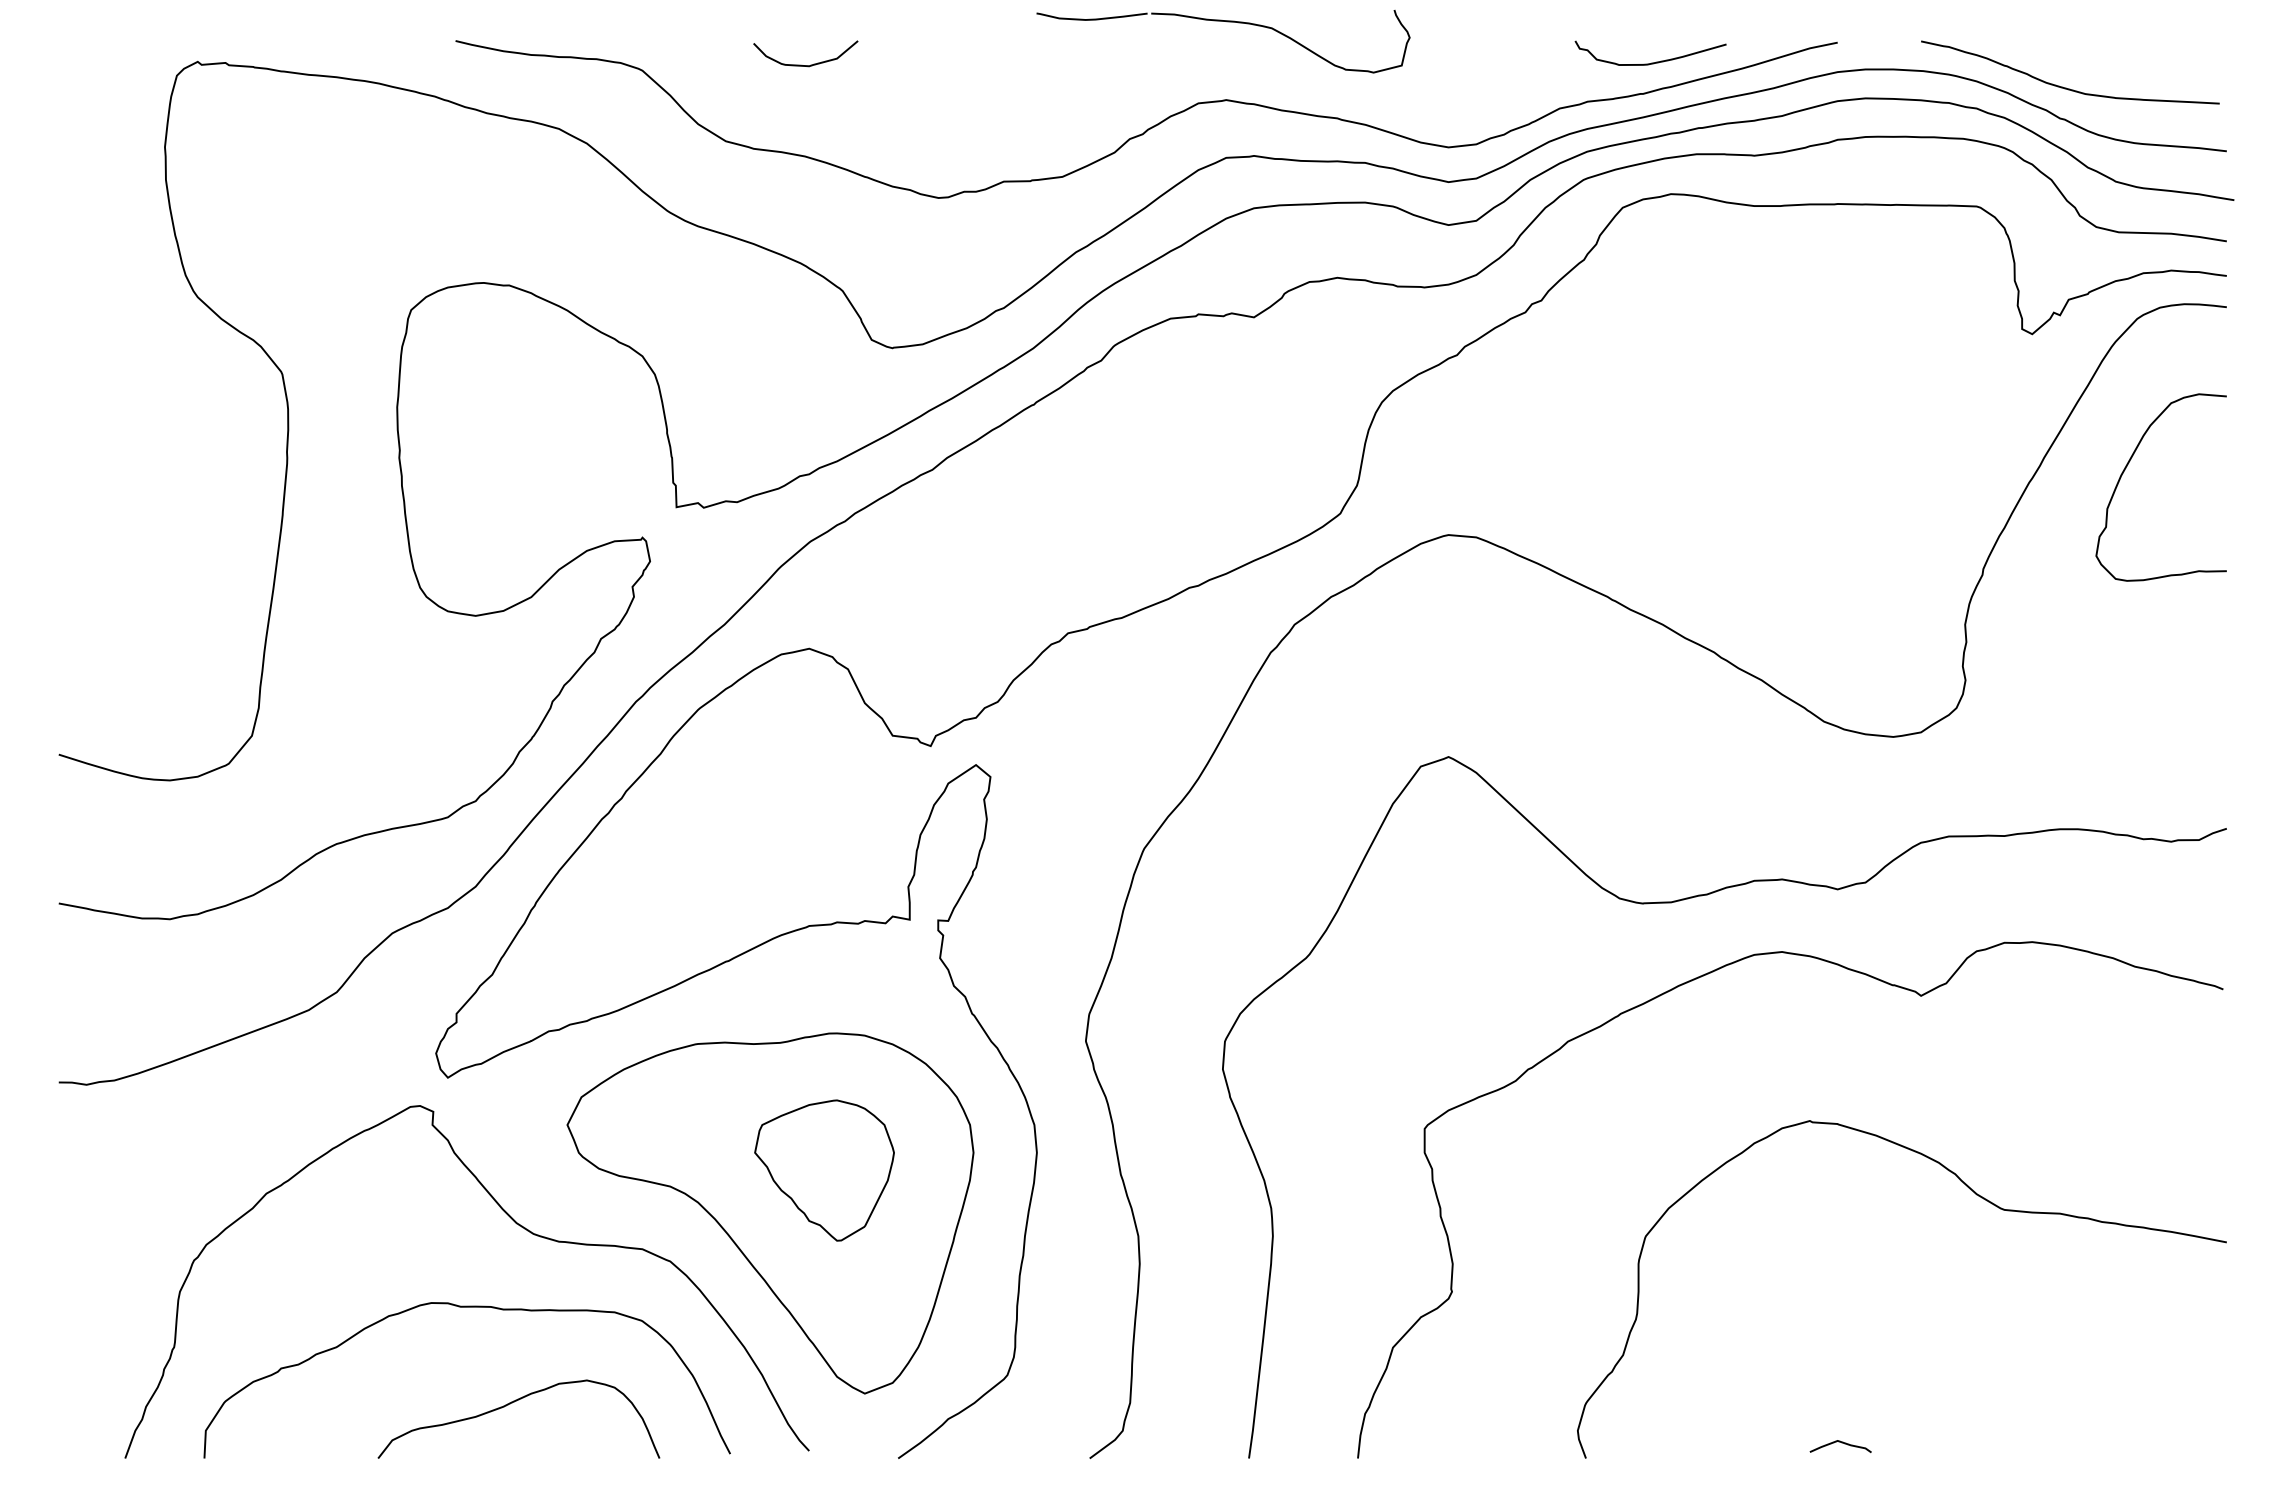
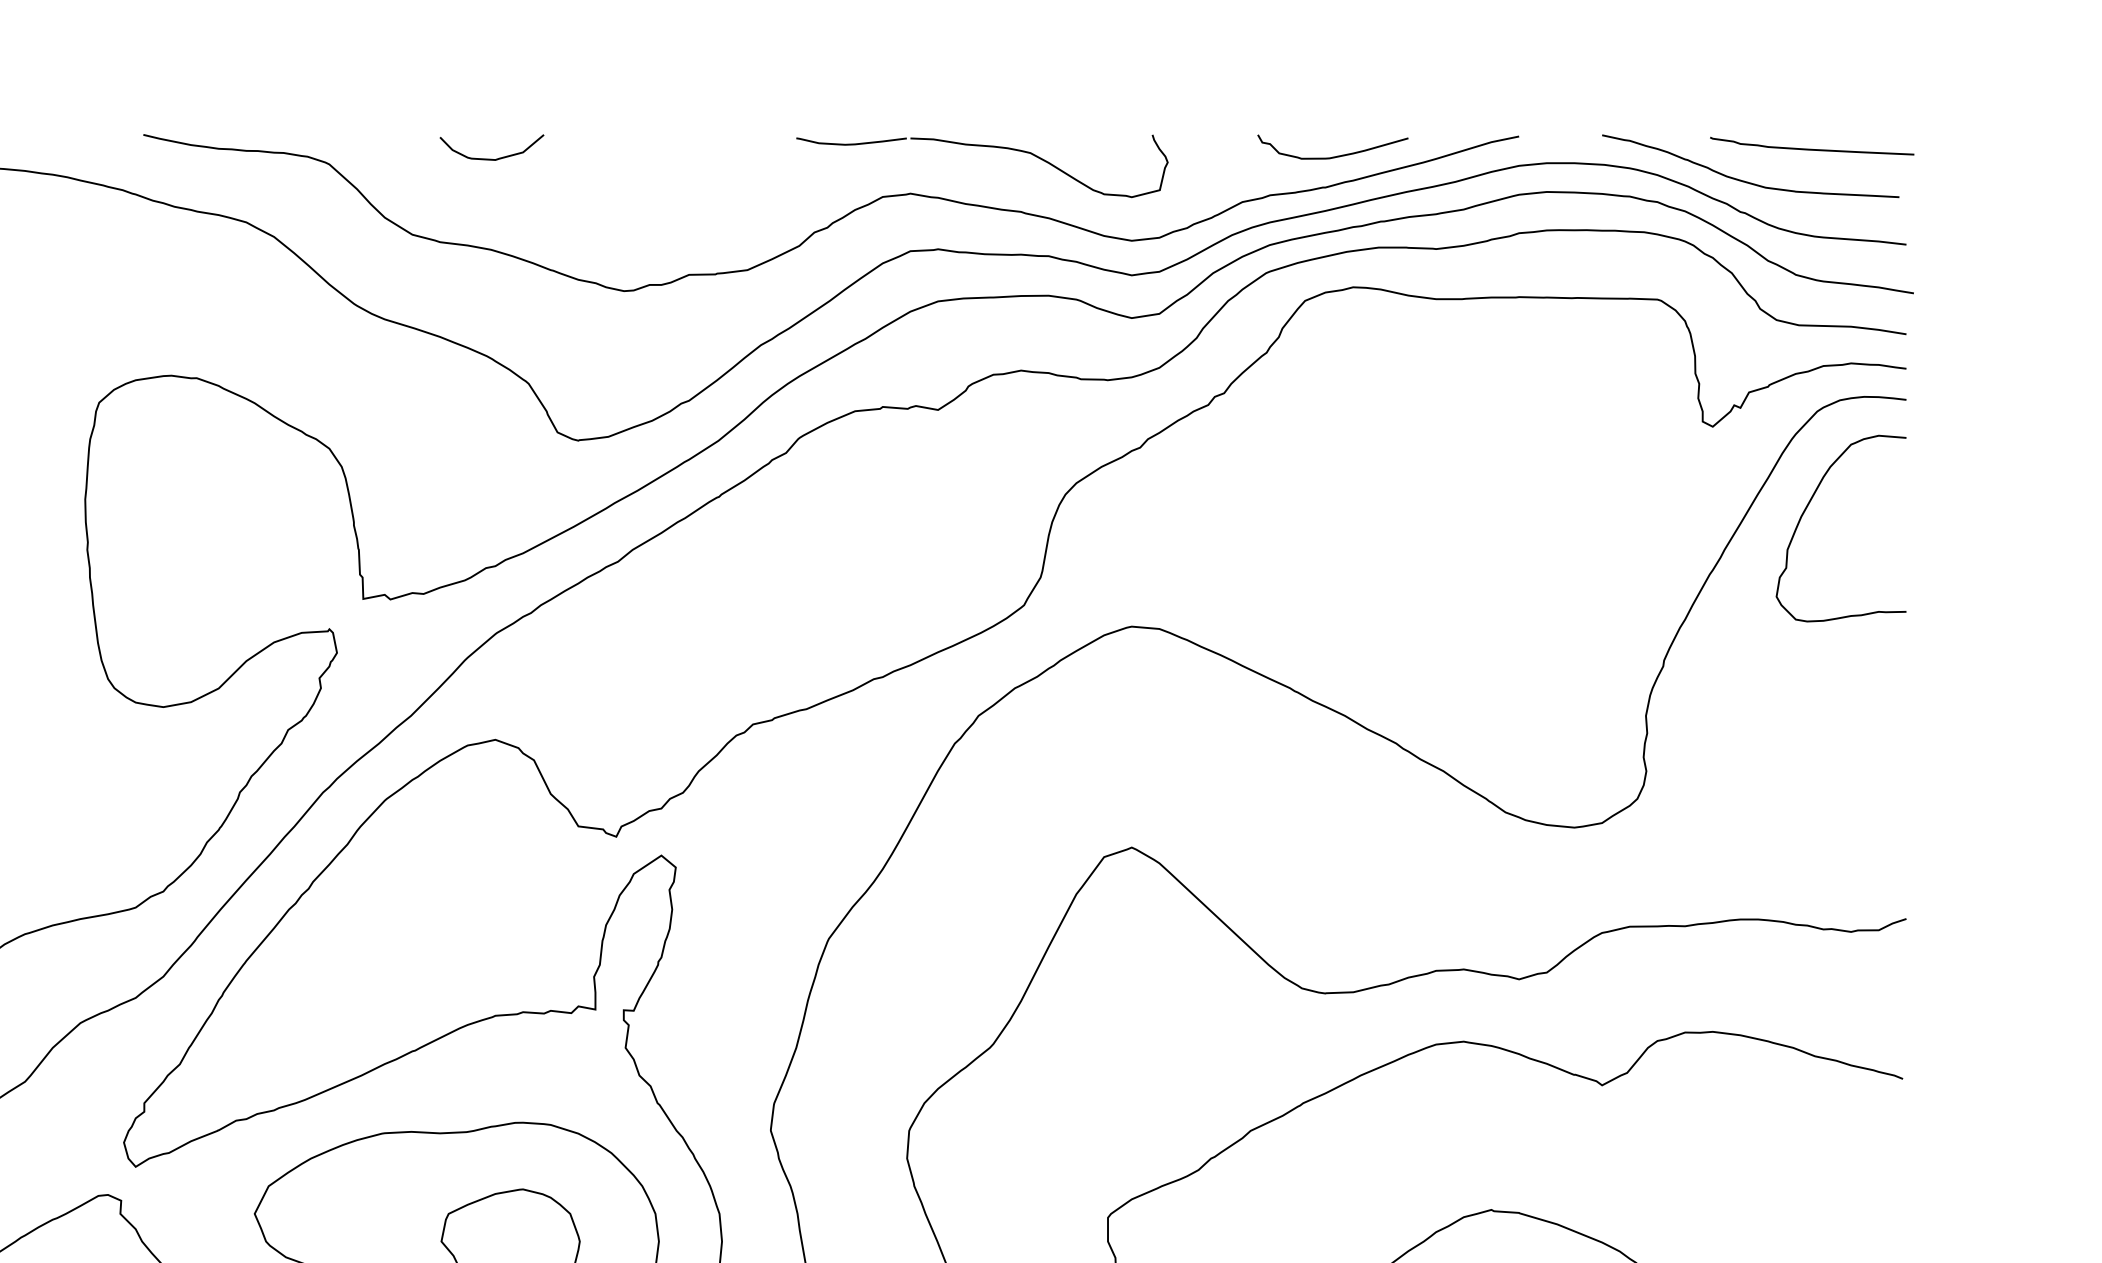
part: (1226, 22) -> (985, 147), moved
curve: (2131, 55) -> (1811, 149), added
curve: (2125, 470) -> (1805, 511), moved

